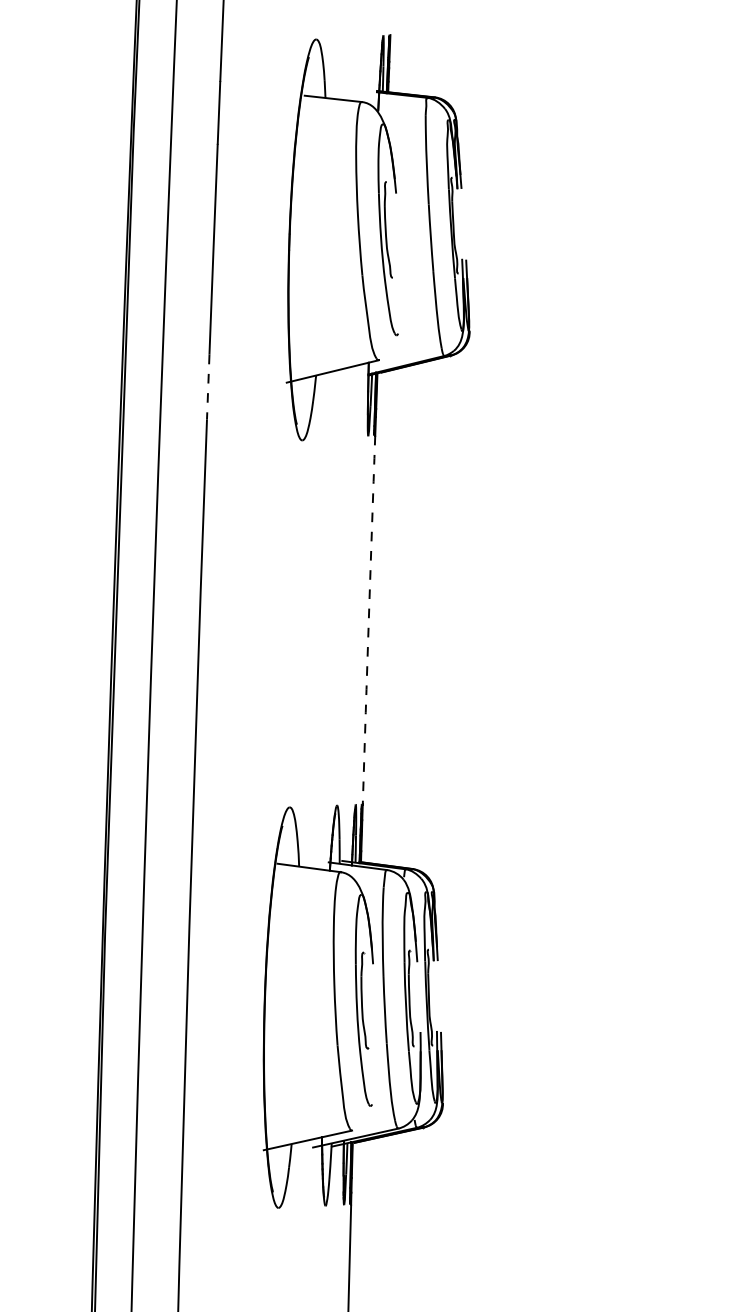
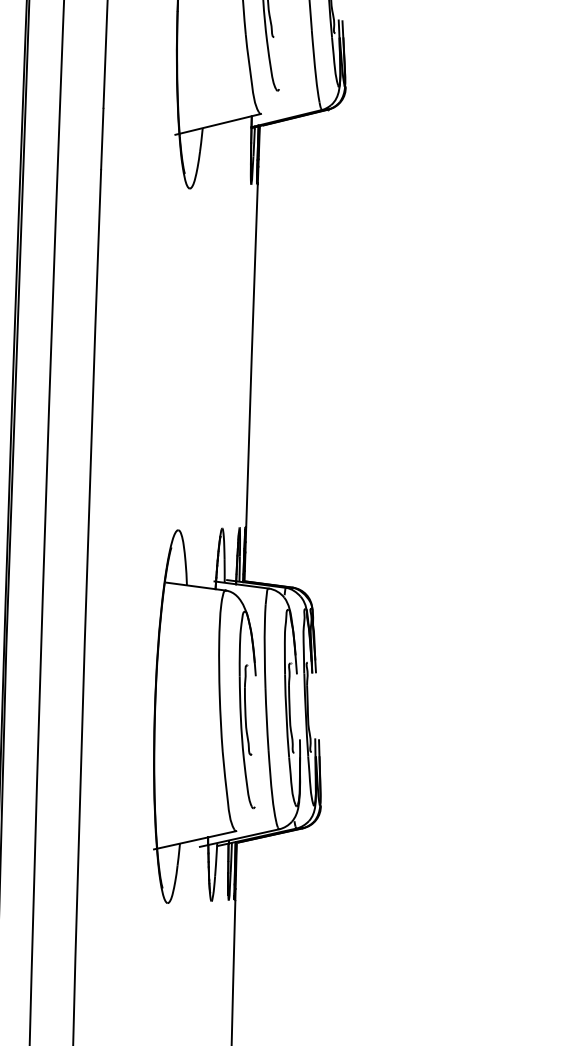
line: (208, 387) -> (102, 139), dashed -> solid
arc: (368, 620) -> (251, 356), dashed -> solid

